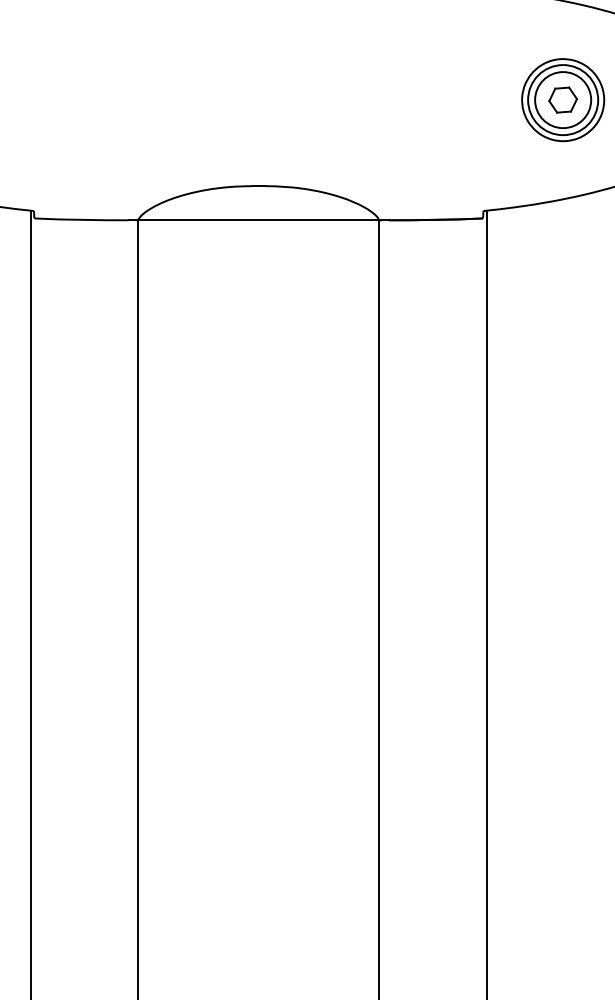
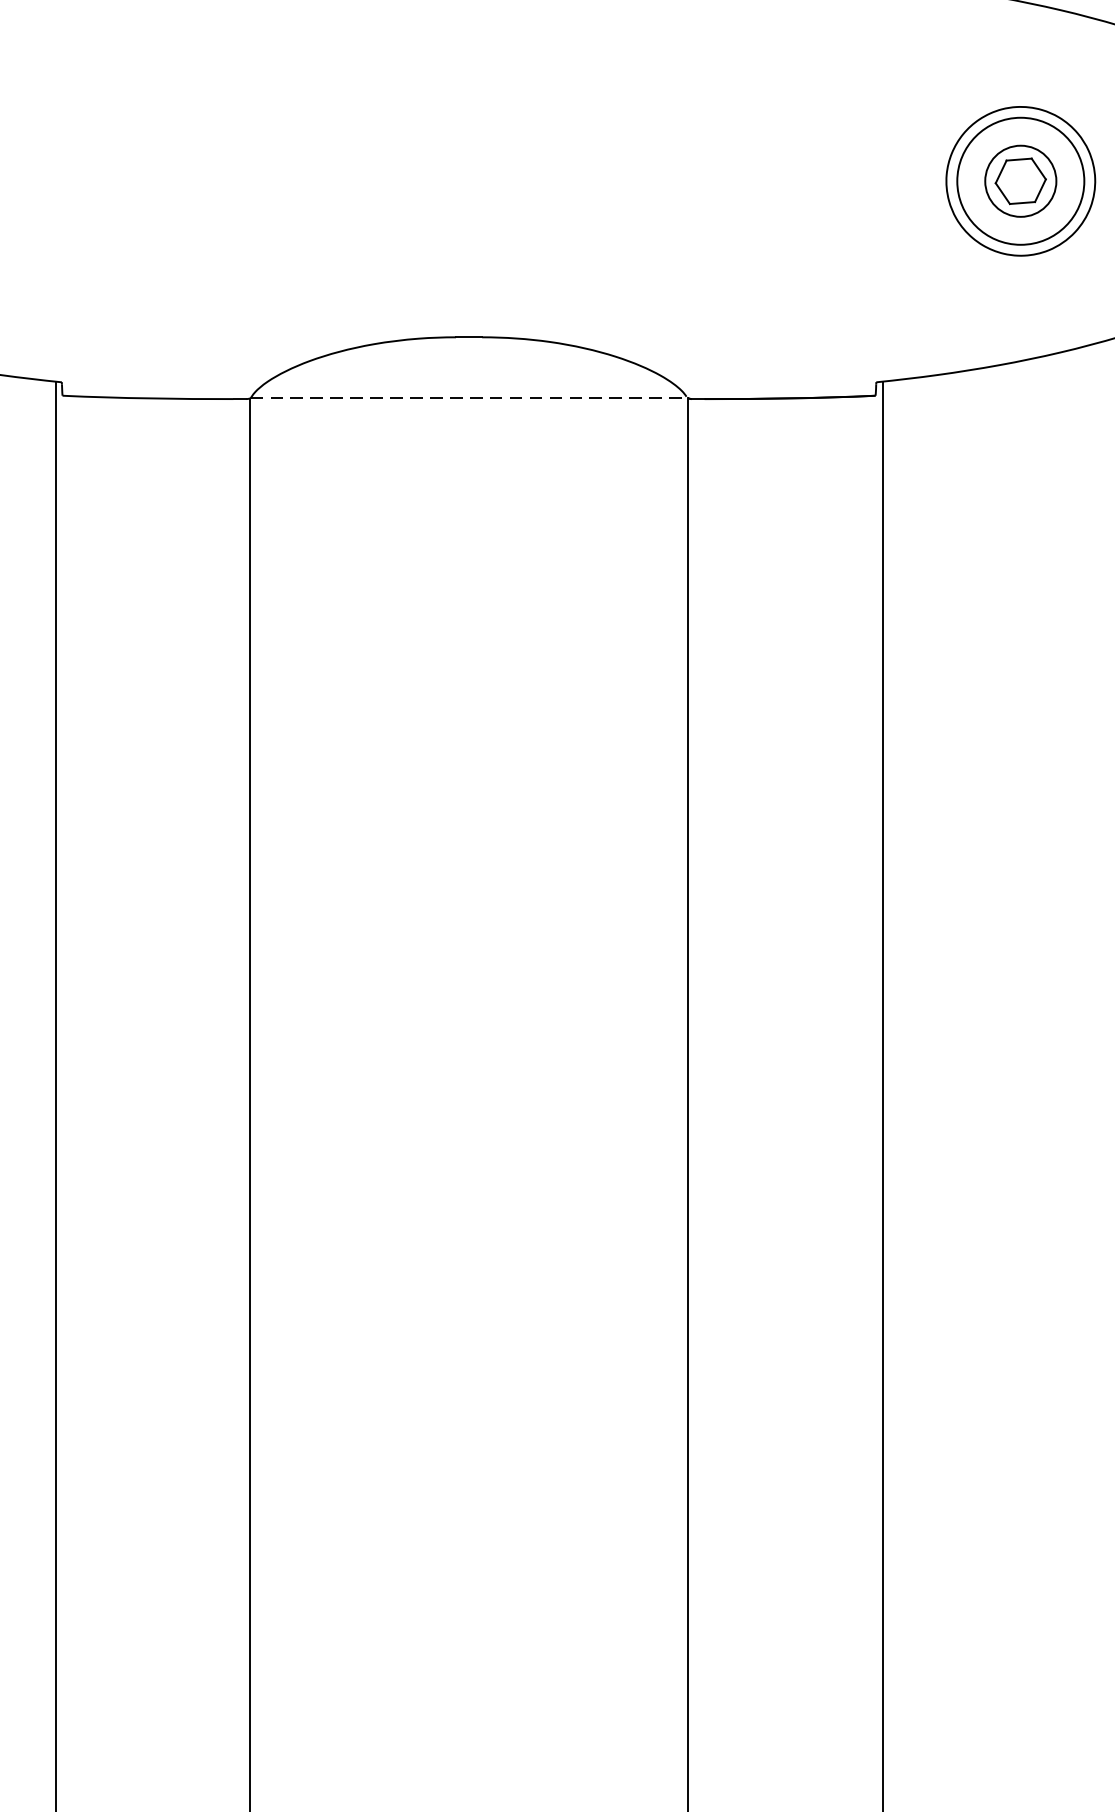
circle: (563, 100) -> (1021, 181), size x0.7
line: (259, 219) -> (470, 397), solid -> dashed

